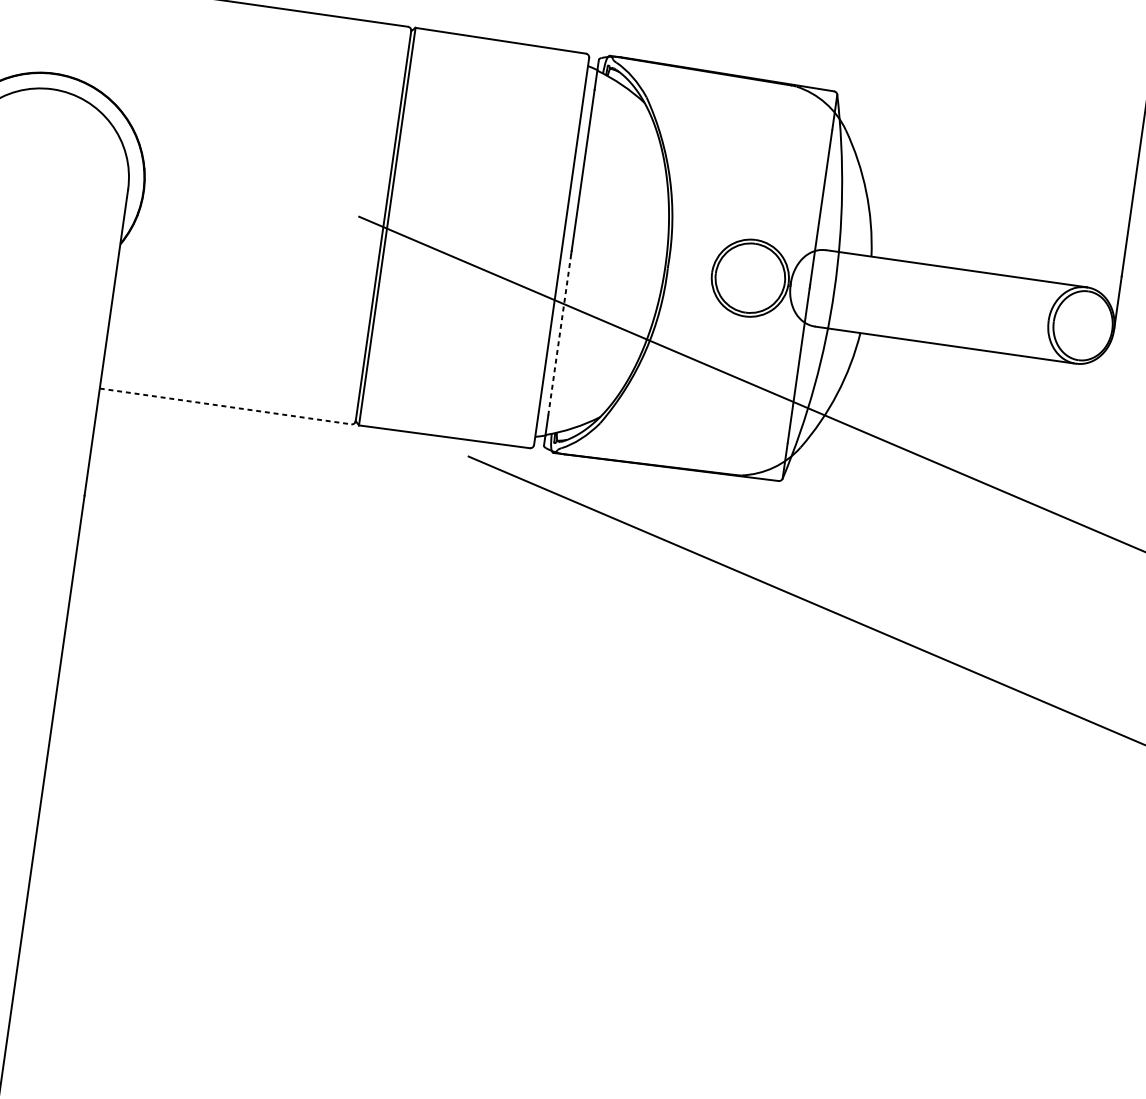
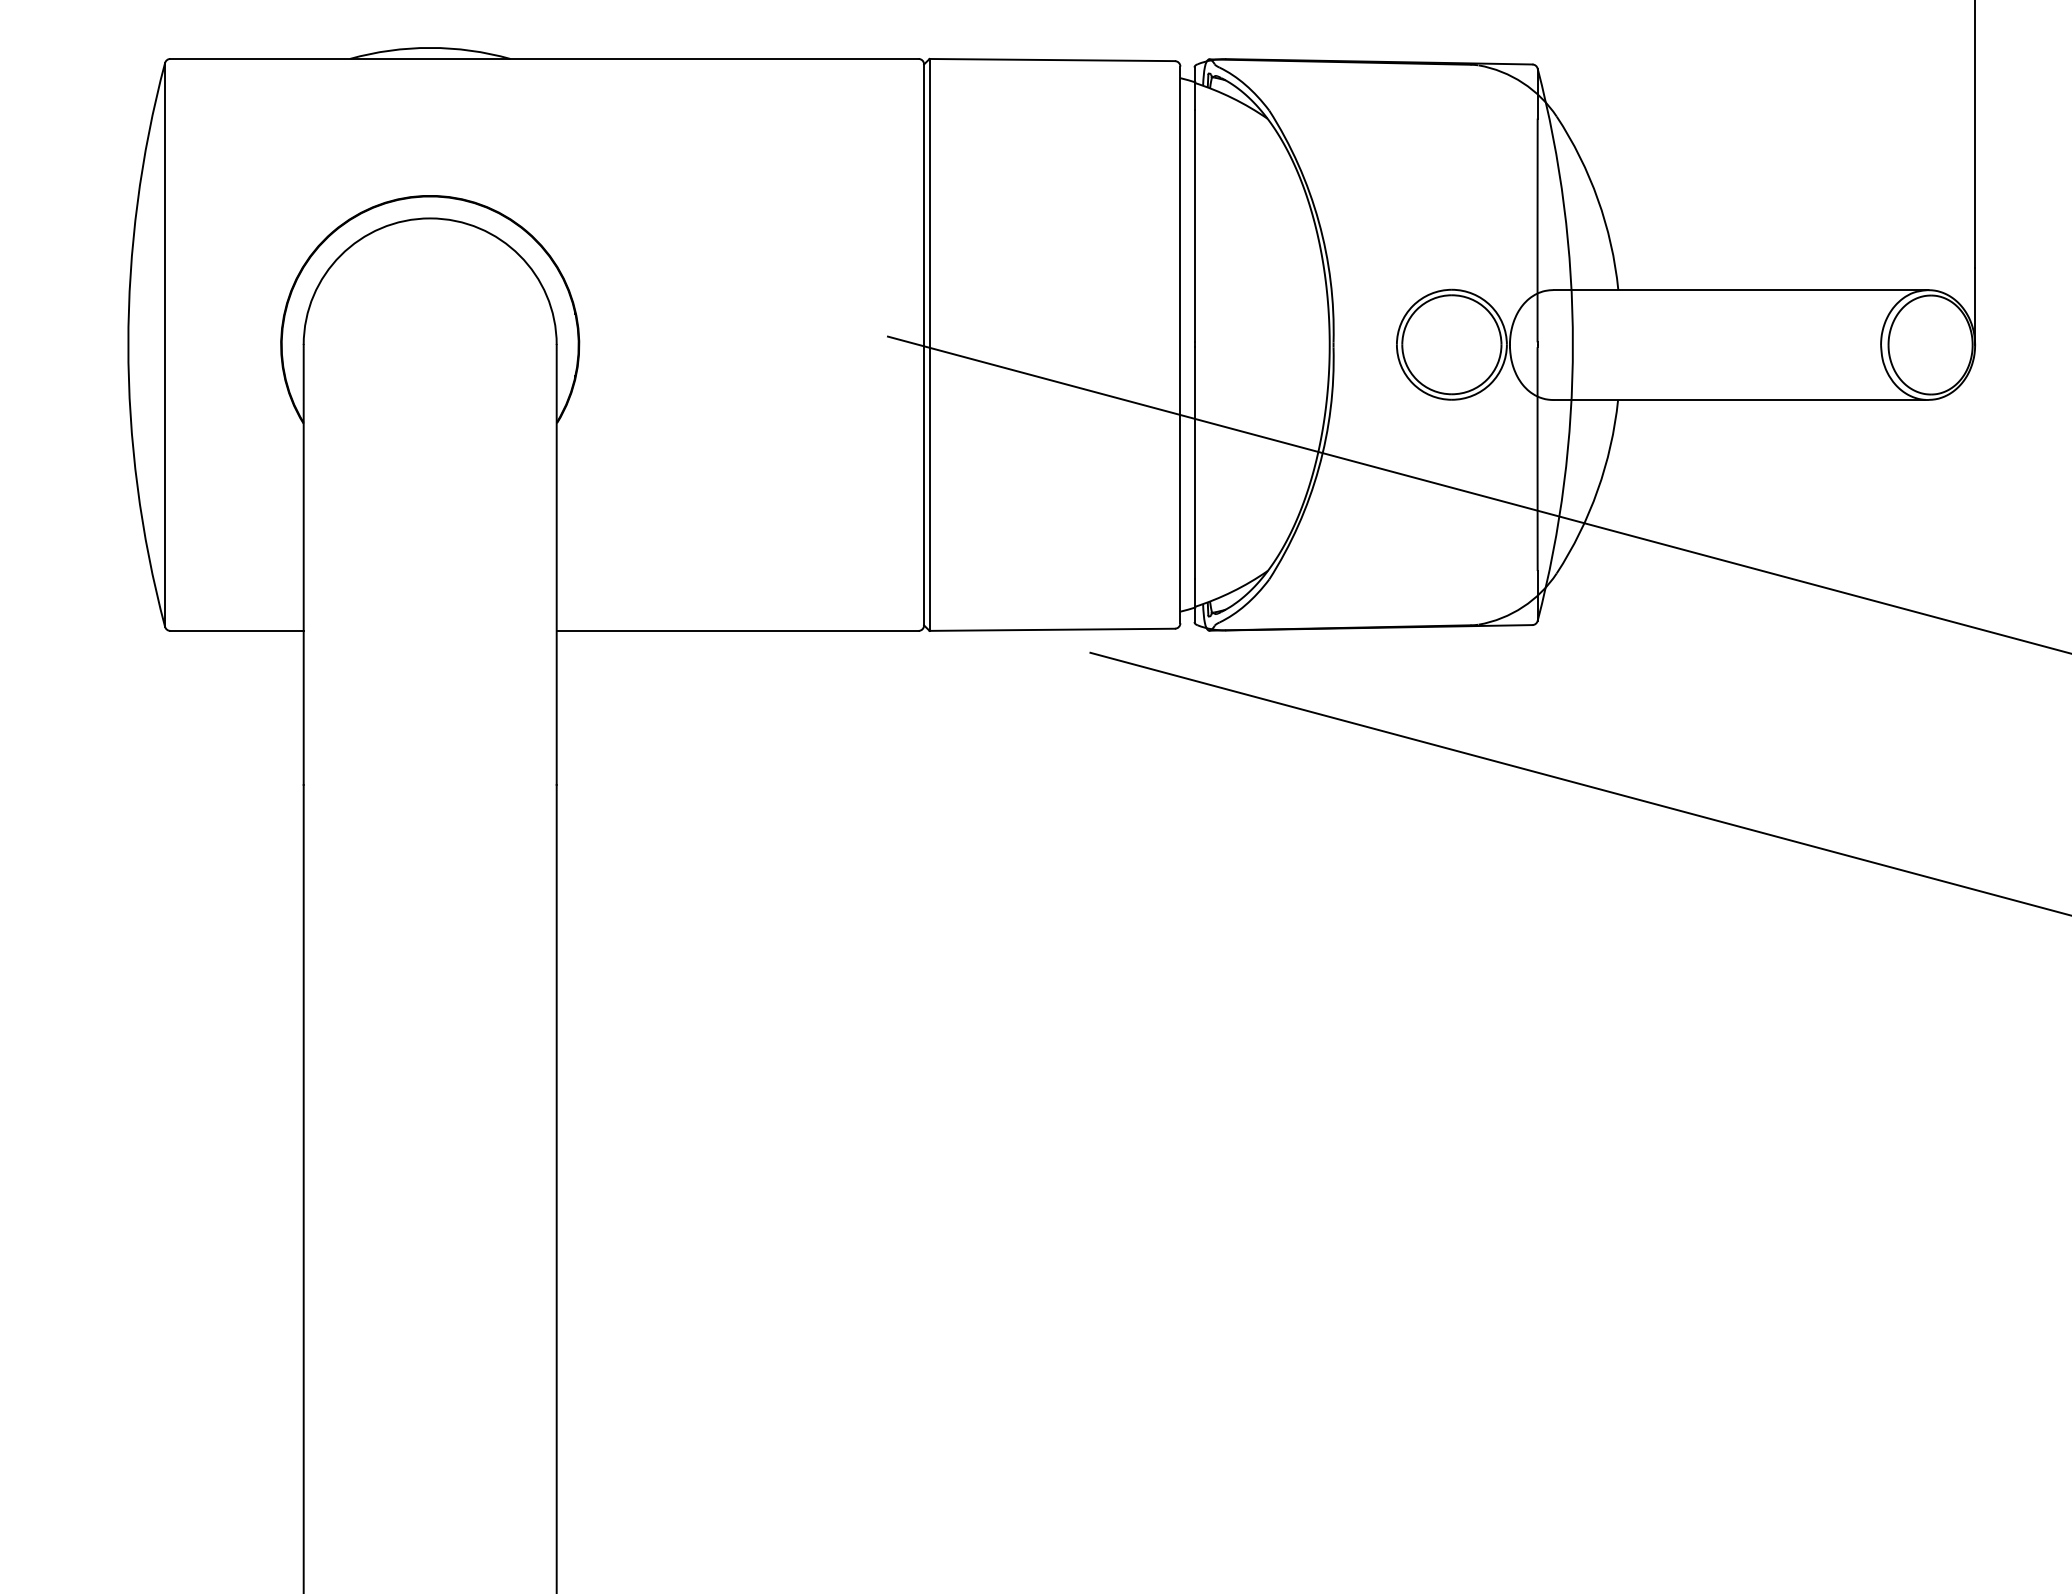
line: (559, 335) -> (1194, 463), dashed -> solid
line: (225, 406) -> (737, 630), dashed -> solid

